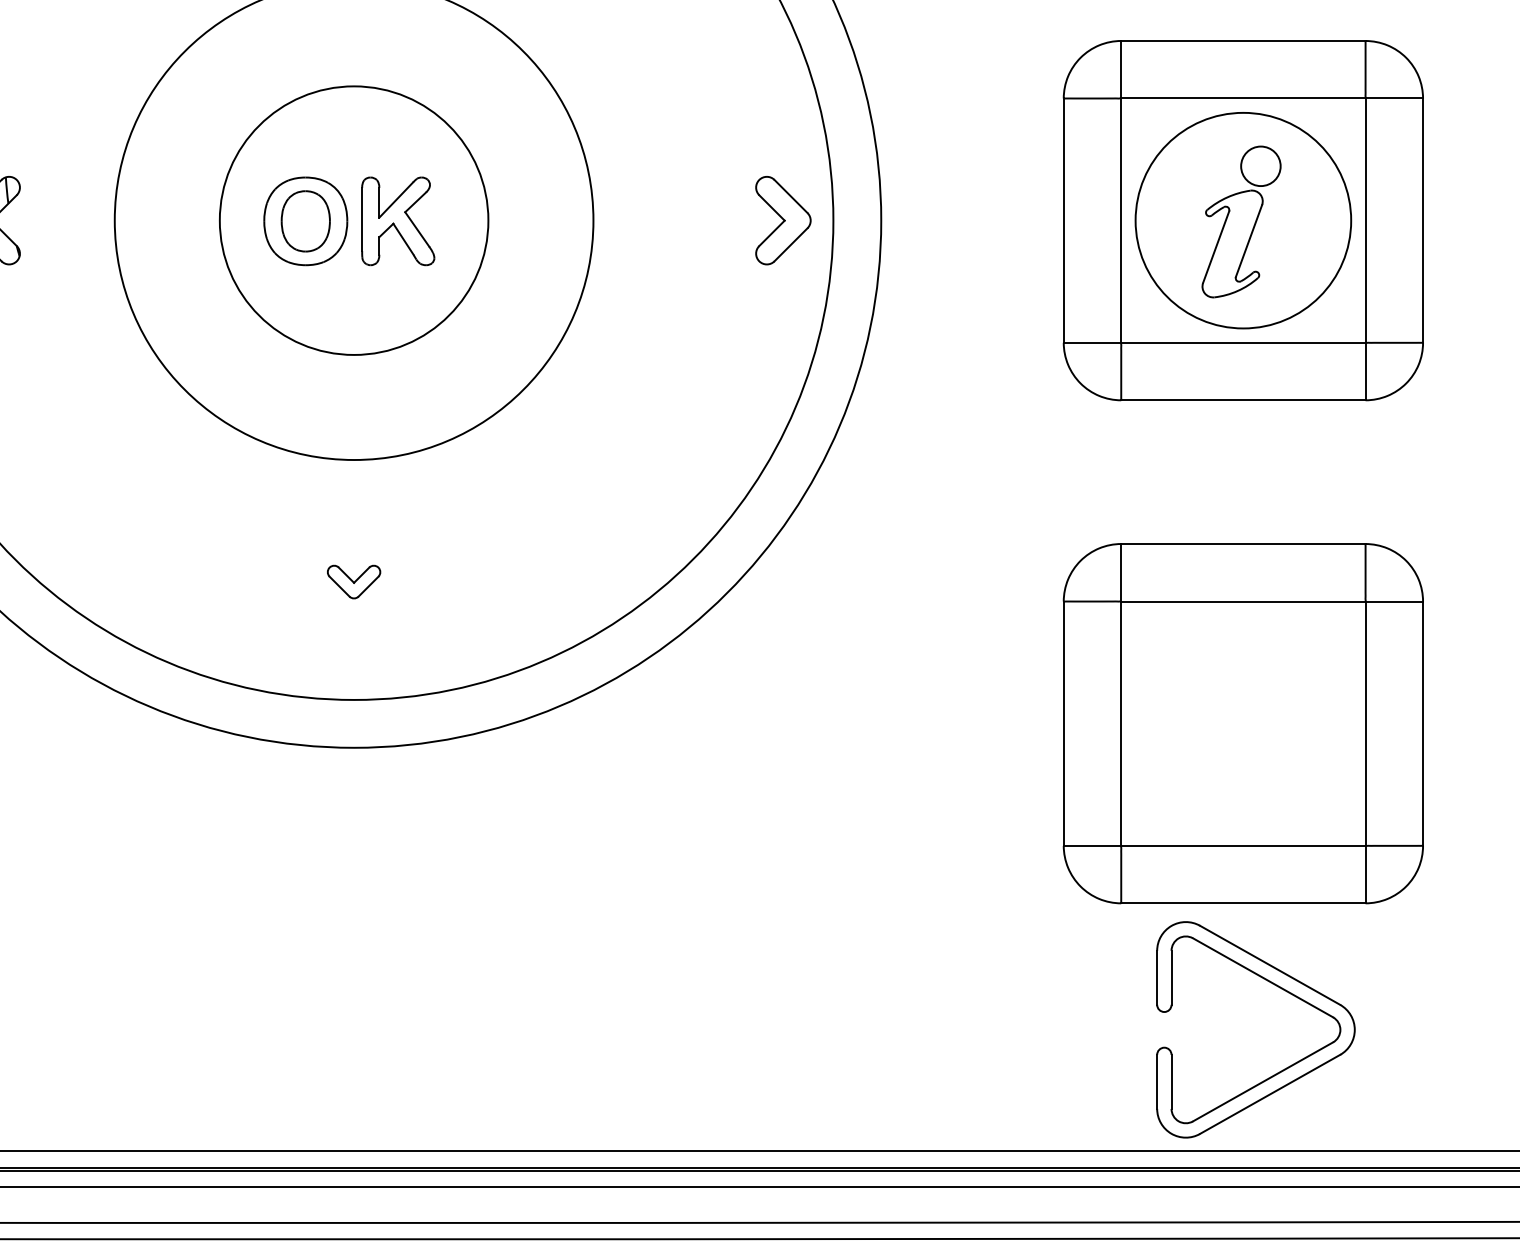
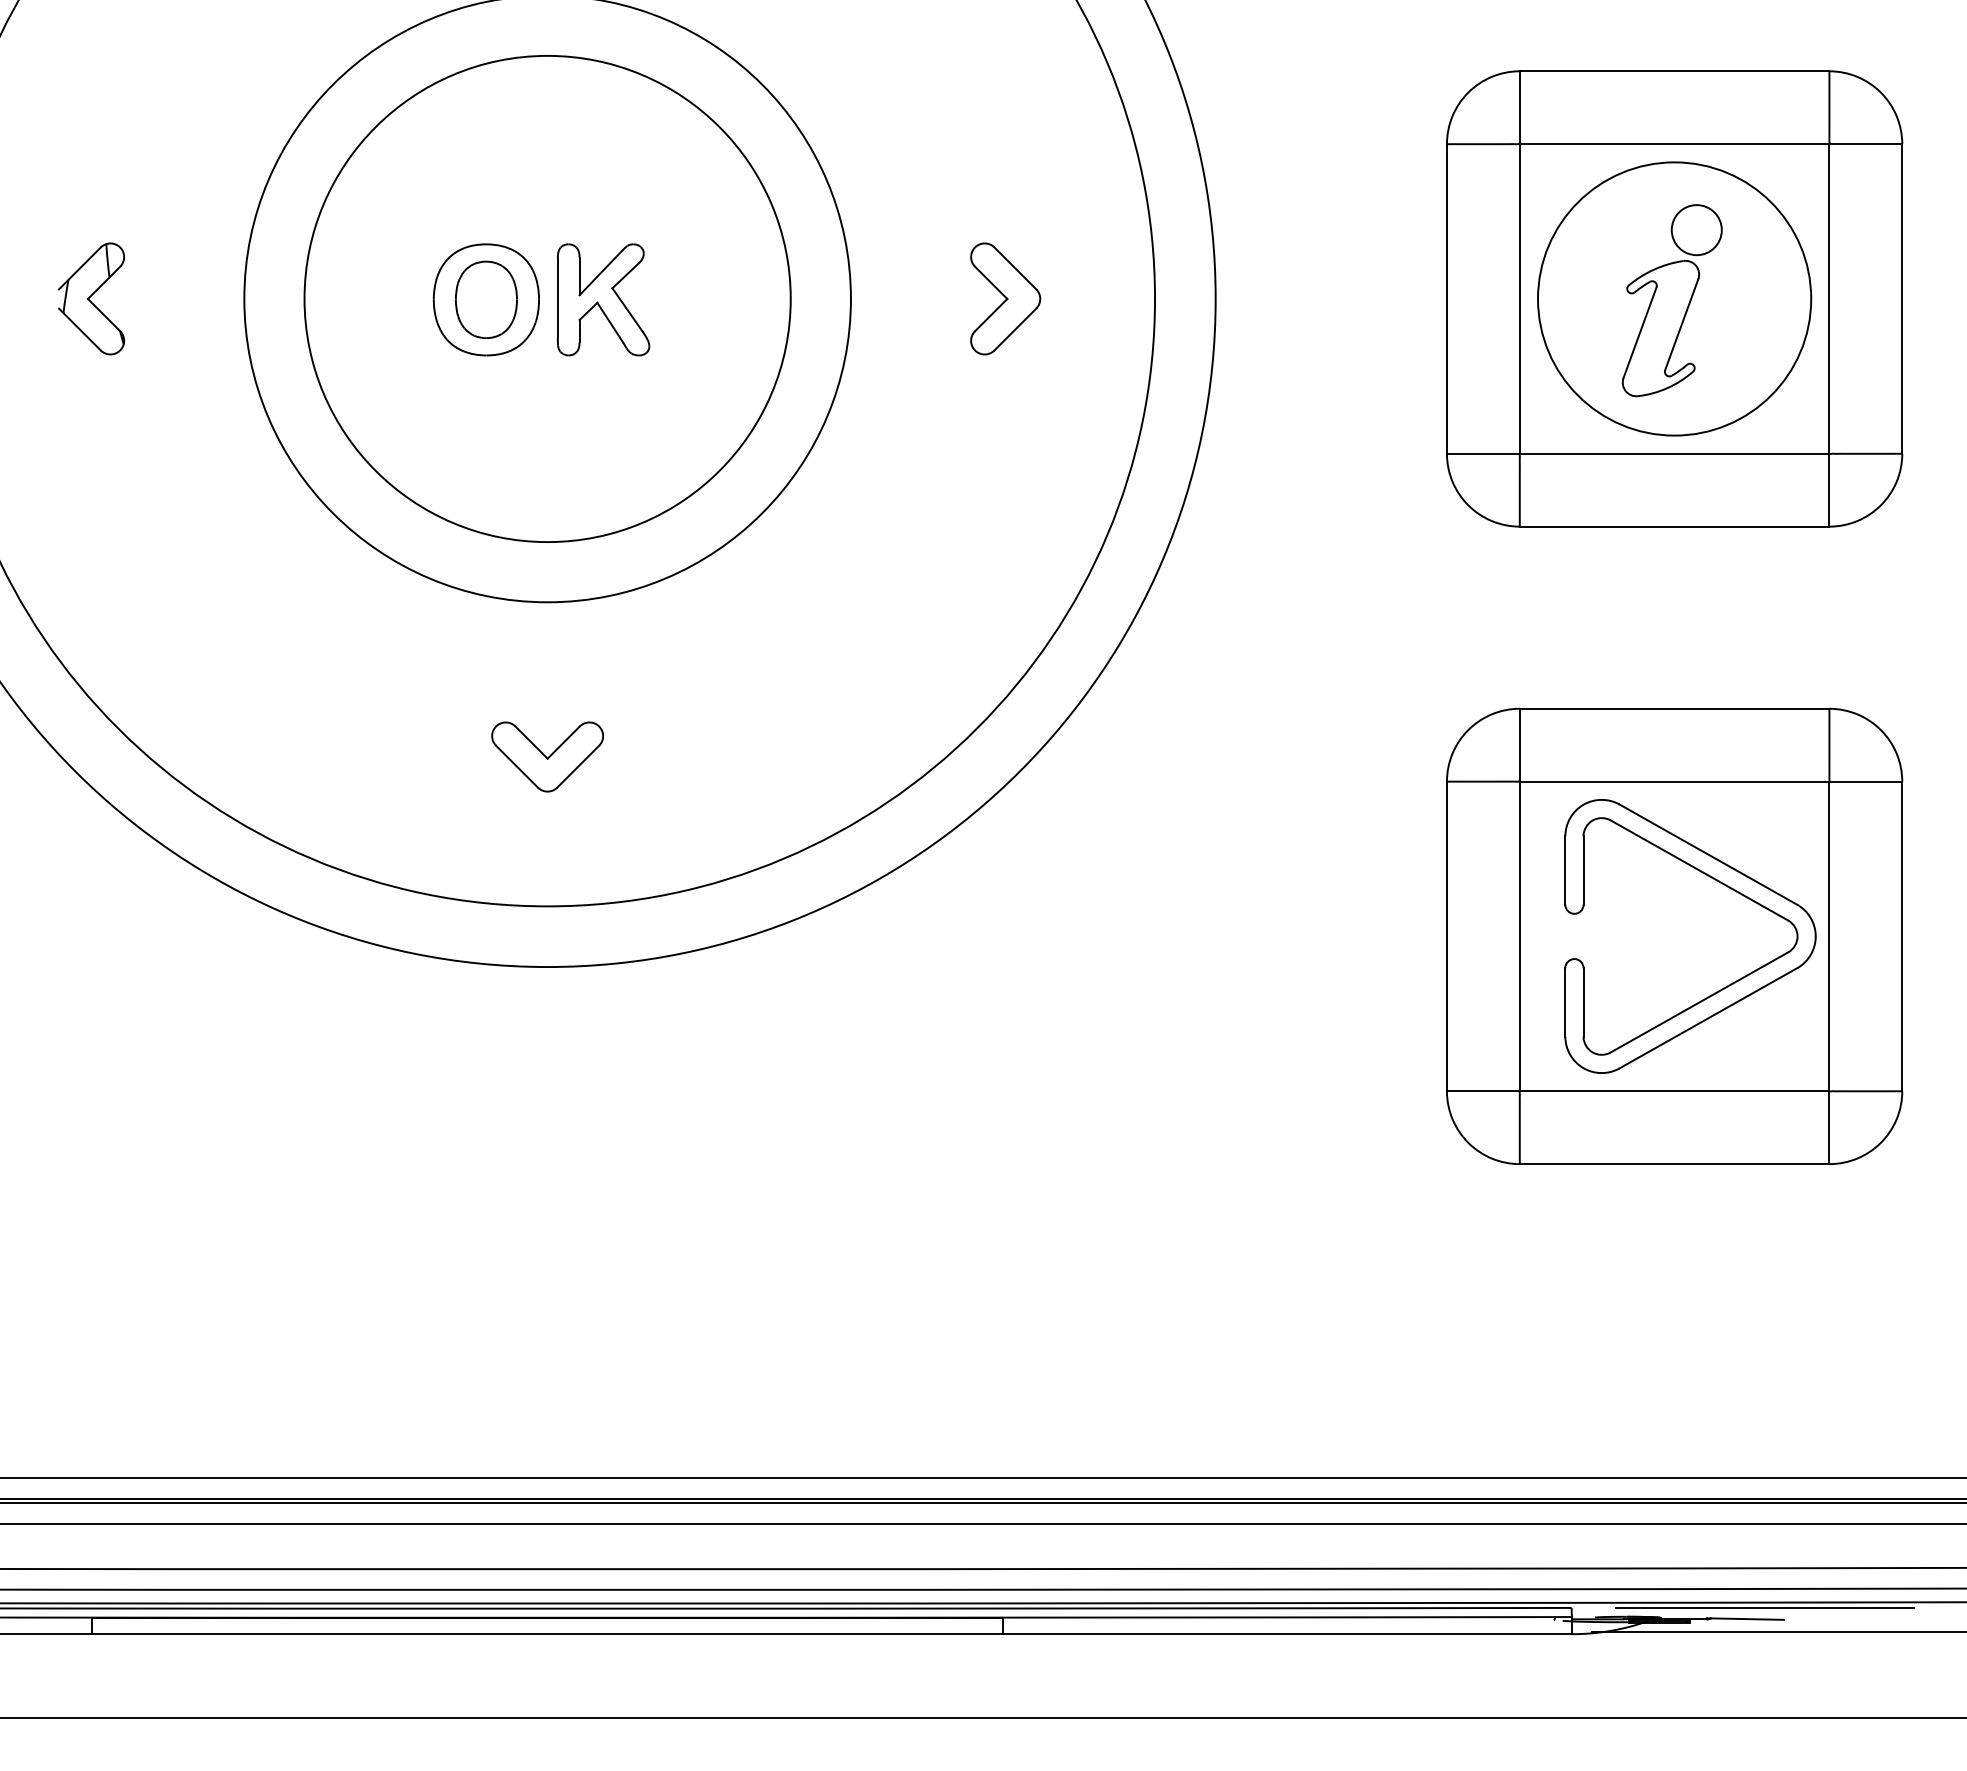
circle: (354, 220) -> (547, 298), size x1.43
part: (783, 220) -> (1005, 298), moved
part: (354, 581) -> (547, 756), size x1.67
part: (1280, 1070) -> (1721, 988), moved

